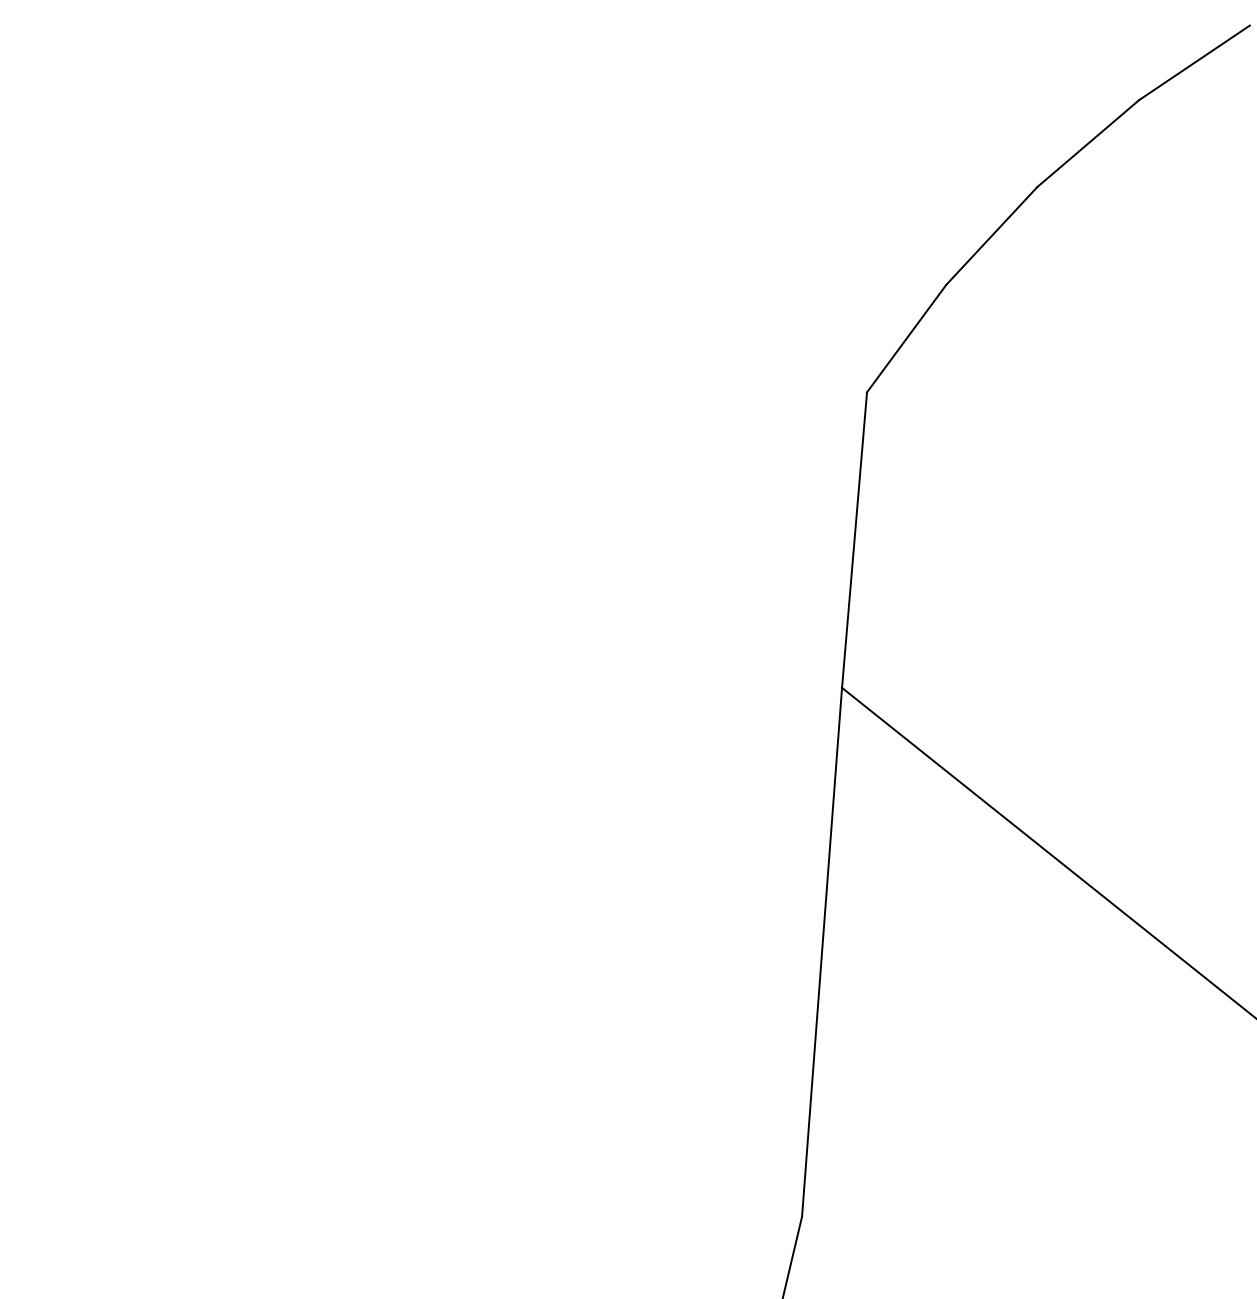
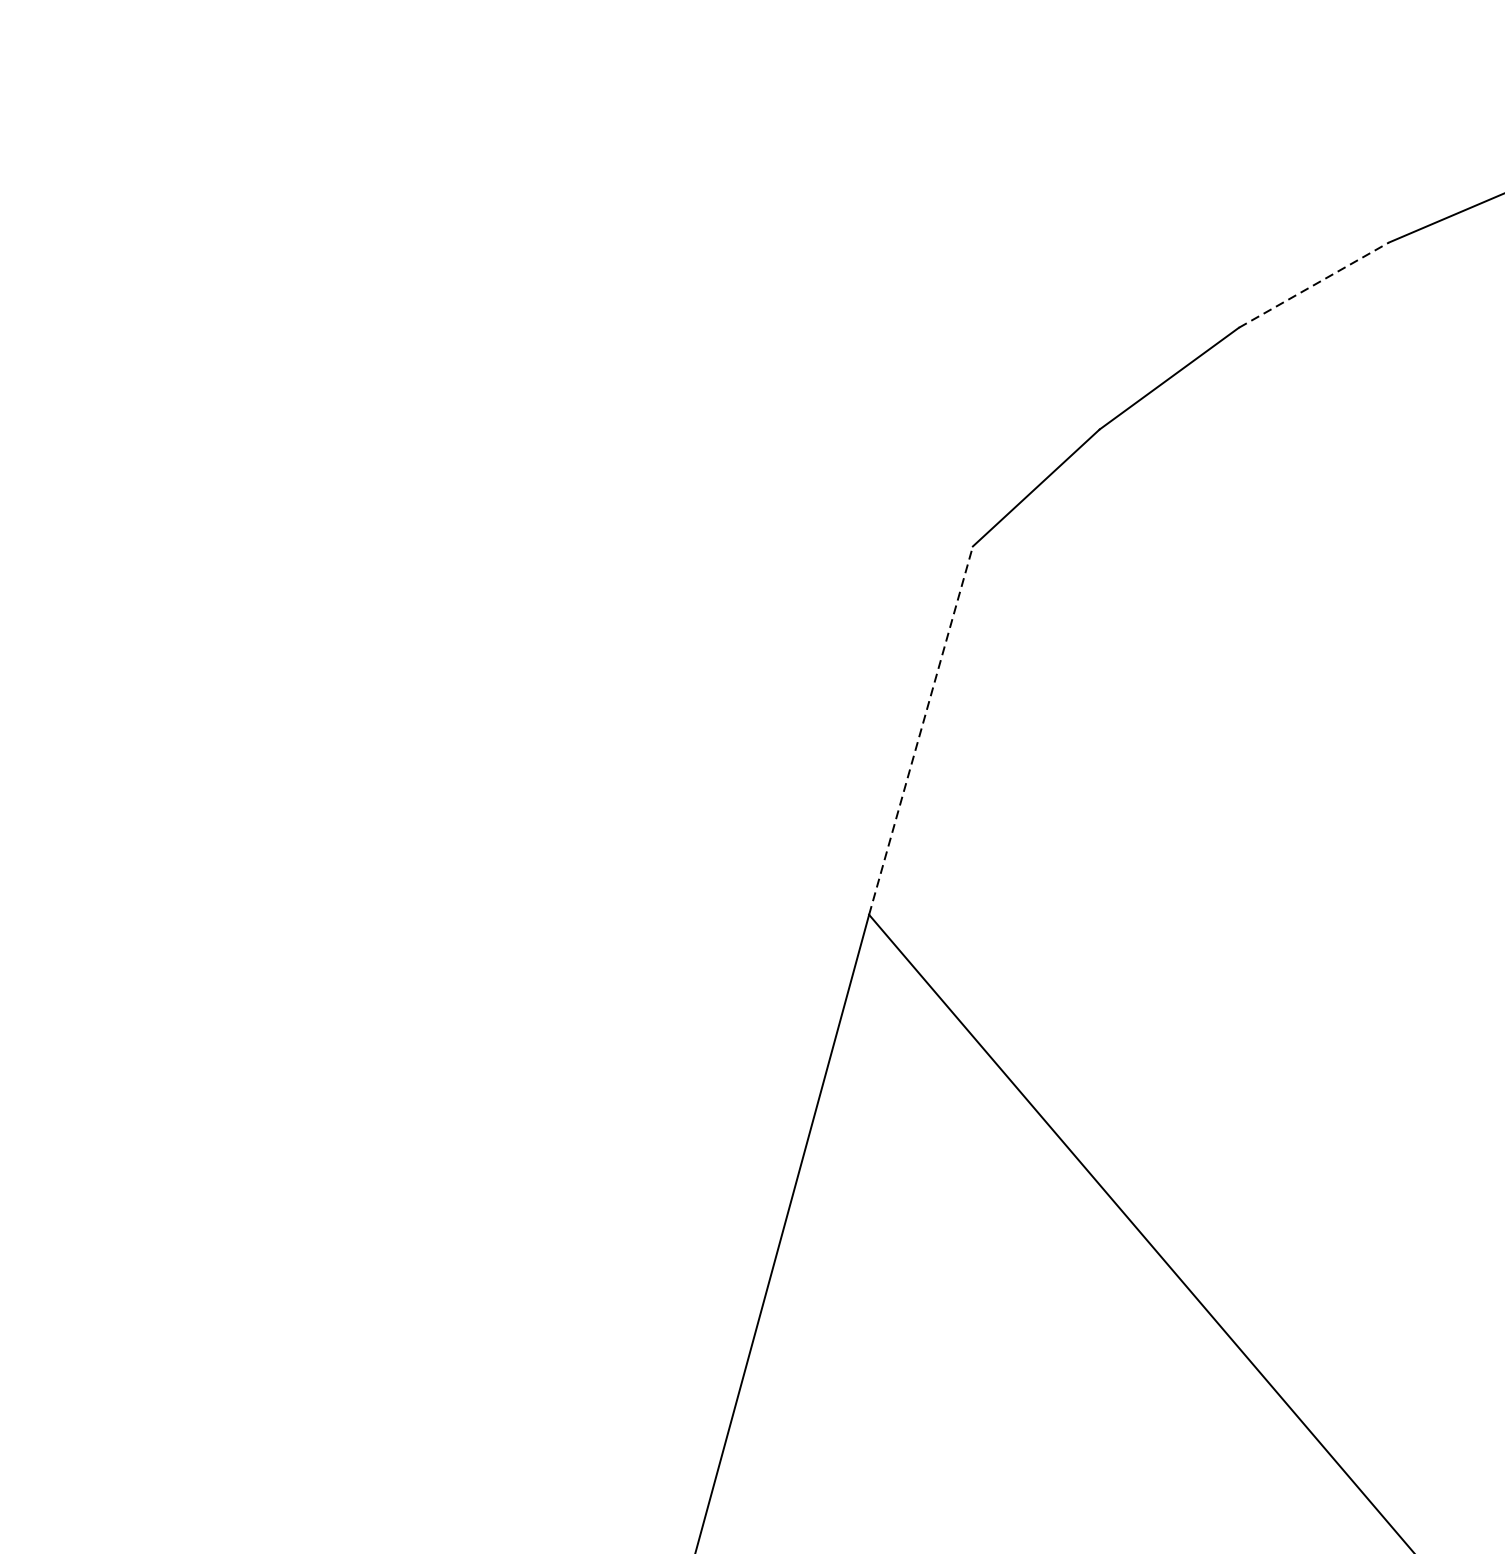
line: (1088, 143) -> (1314, 285), solid -> dashed
line: (854, 539) -> (921, 729), solid -> dashed

